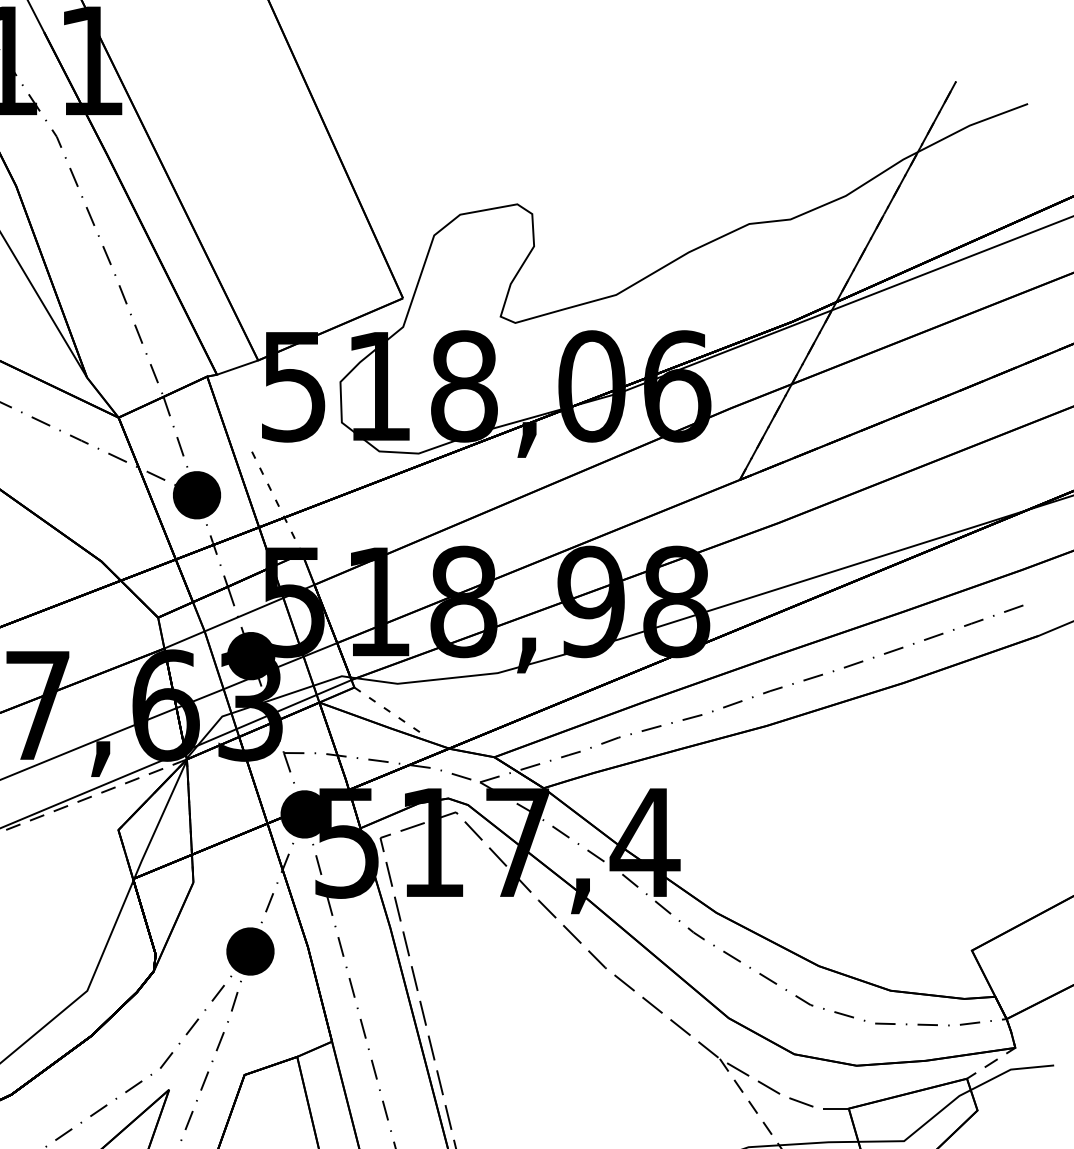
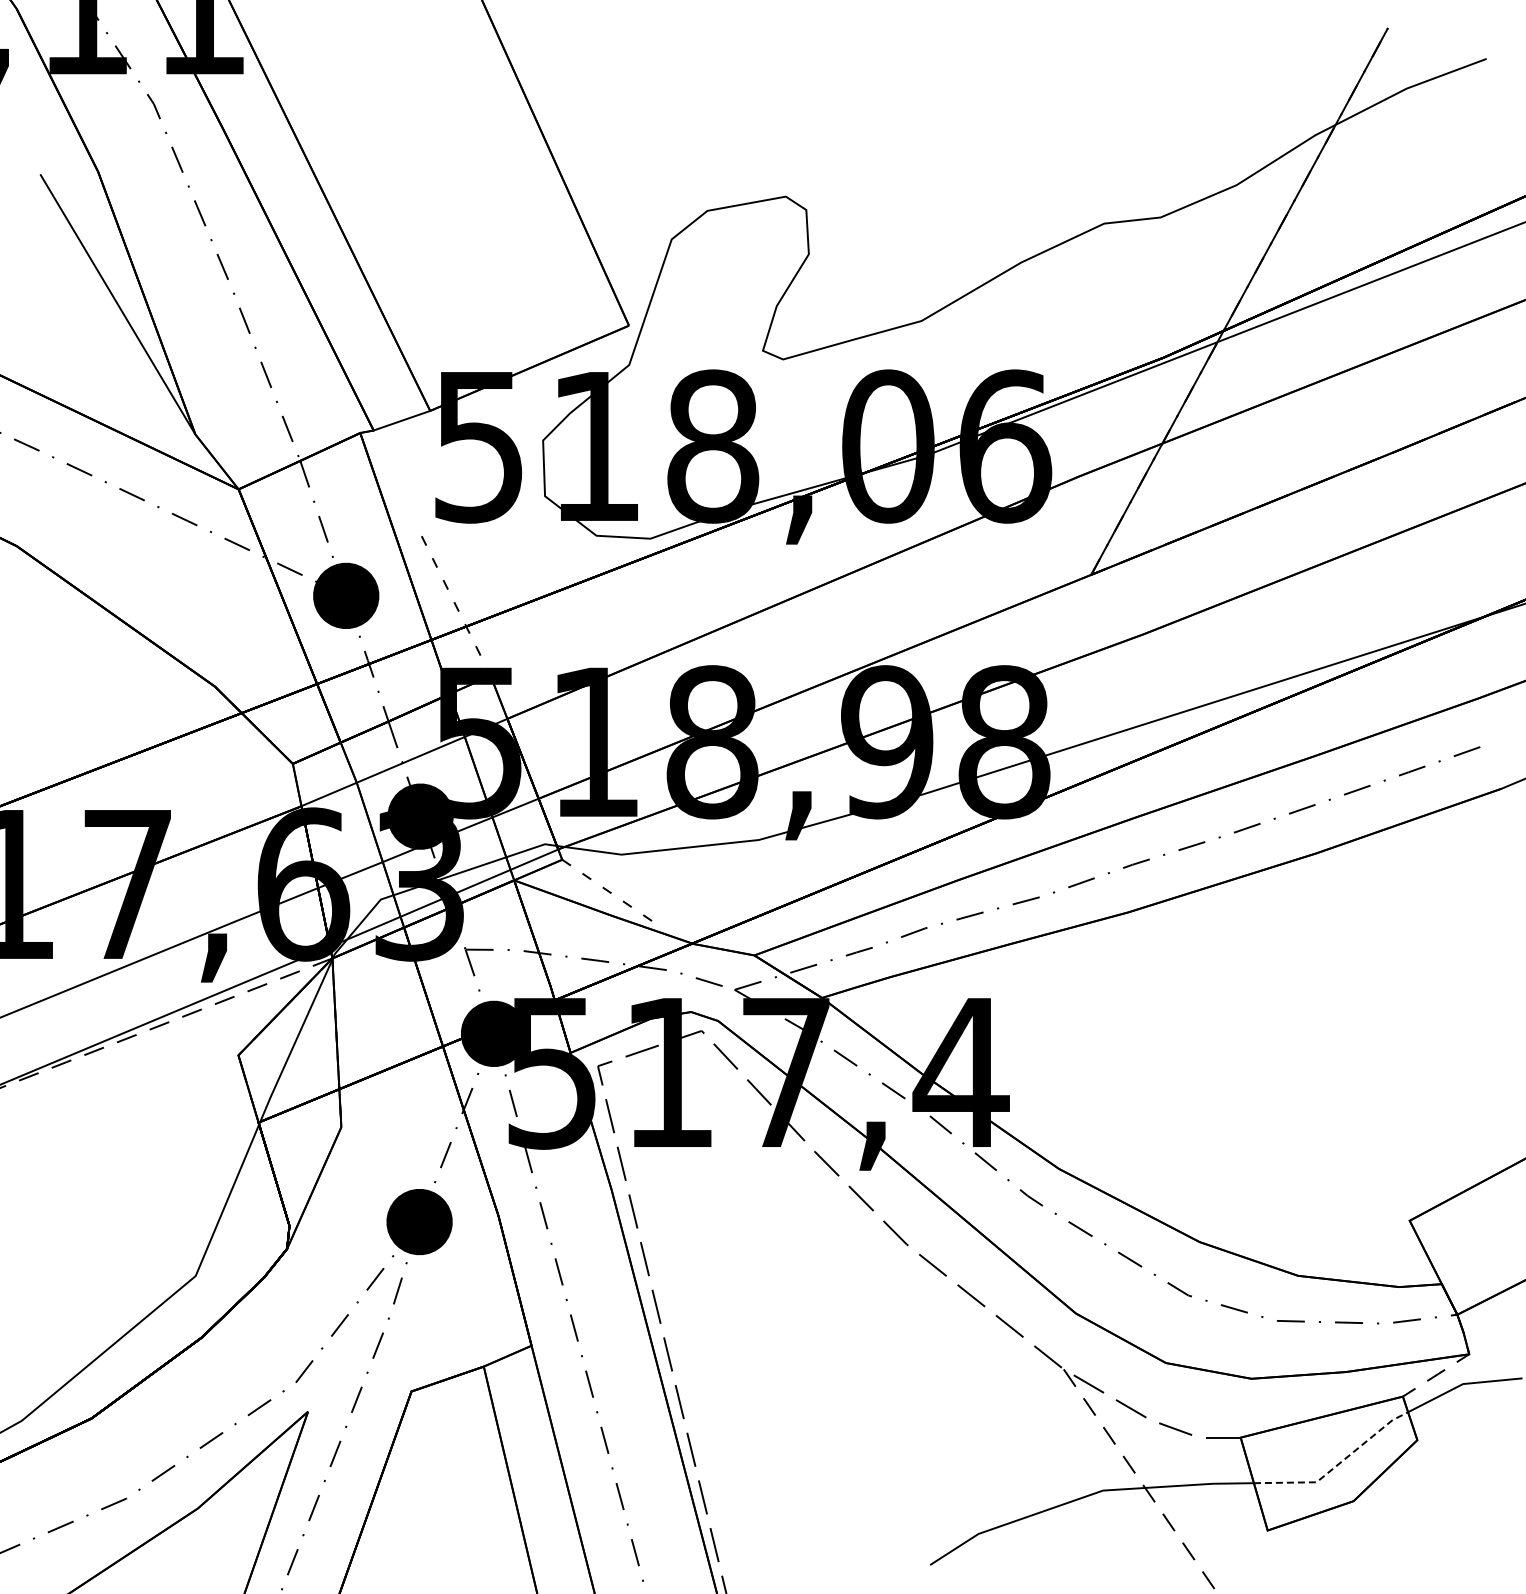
line: (919, 1128) -> (1337, 1465), solid -> dashed

